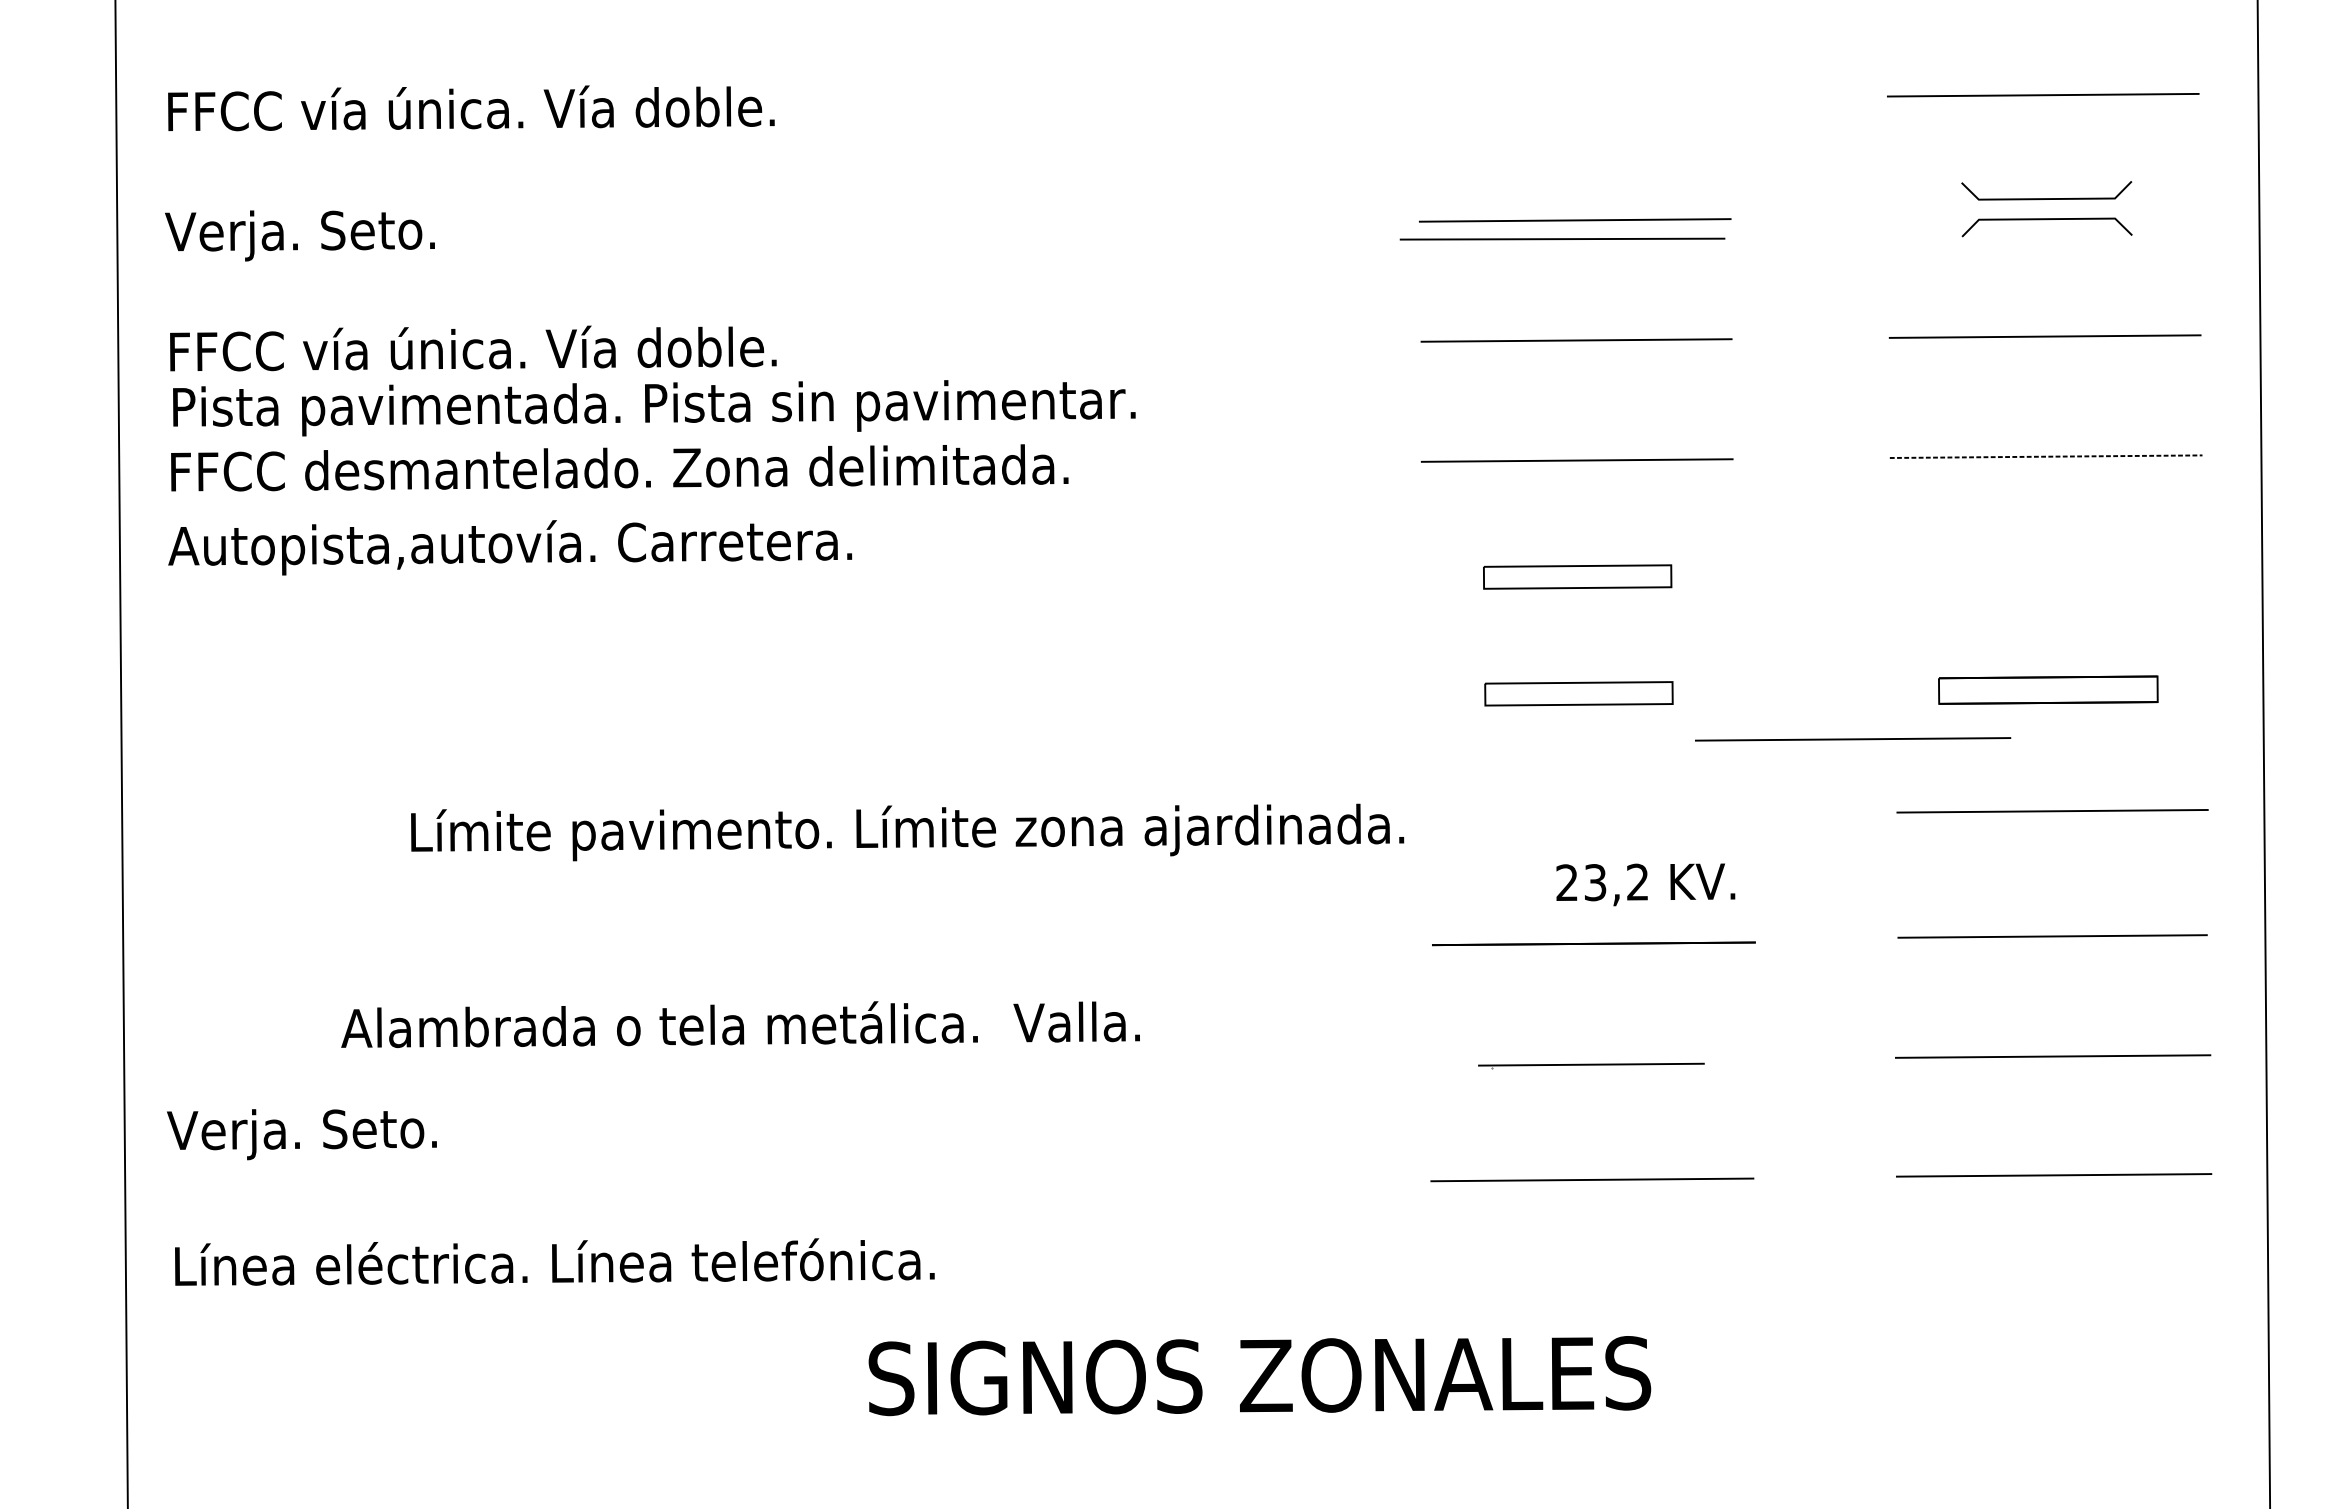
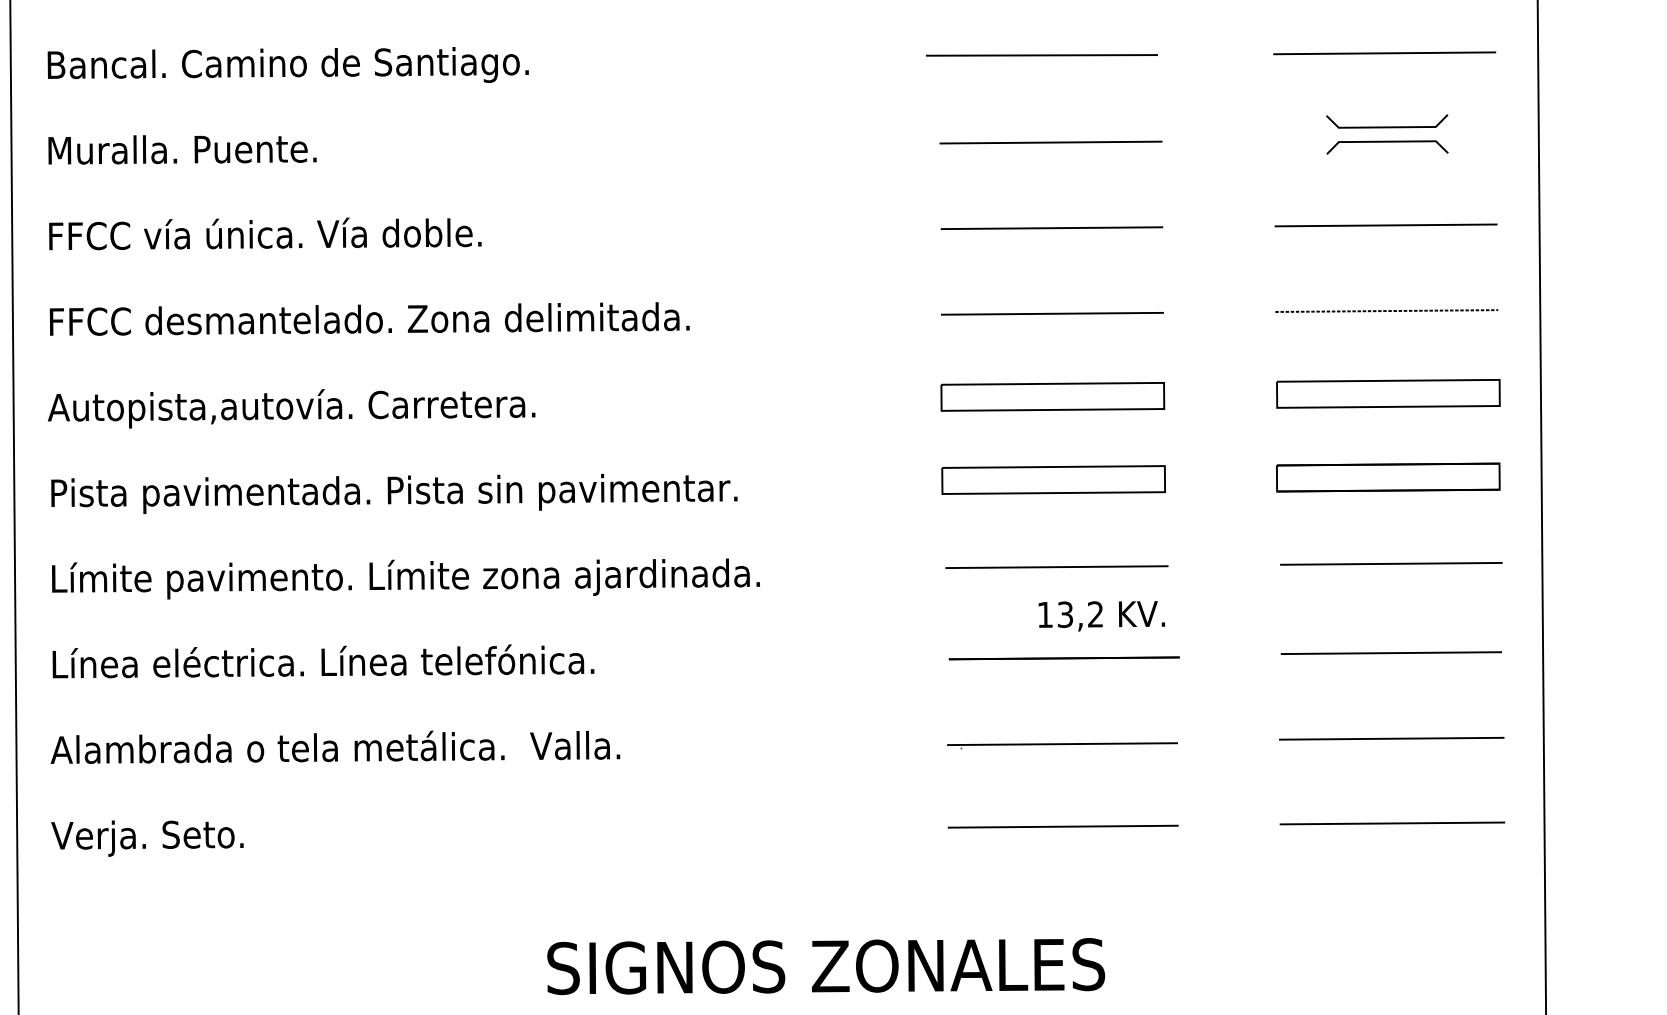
text: (507, 110) -> (289, 64), FFCC vía única. Vía doble. -> Bancal. Camino de Santiago.
text: (355, 235) -> (181, 153), Verja. Seto. -> Muralla. Puente.
line: (1562, 238) -> (1041, 54), moved
text: (654, 408) -> (394, 494), moved
text: (510, 547) -> (291, 408), moved
part: (2048, 572) -> (1388, 393), added
part: (1577, 576) -> (1052, 396), size x1.67
part: (2048, 689) -> (1388, 477), size x1.43
part: (1578, 693) -> (1053, 479), size x1.67
line: (1853, 739) -> (1249, 512), removed
line: (1583, 815) -> (1056, 566), added
text: (907, 832) -> (405, 578), moved
text: (1566, 882) -> (1044, 614), 23,2 -> 13,2
text: (740, 1024) -> (335, 747), moved
part: (1591, 1065) -> (1062, 745), size x1.43
text: (301, 1134) -> (147, 838), moved
text: (554, 1261) -> (323, 660), moved

